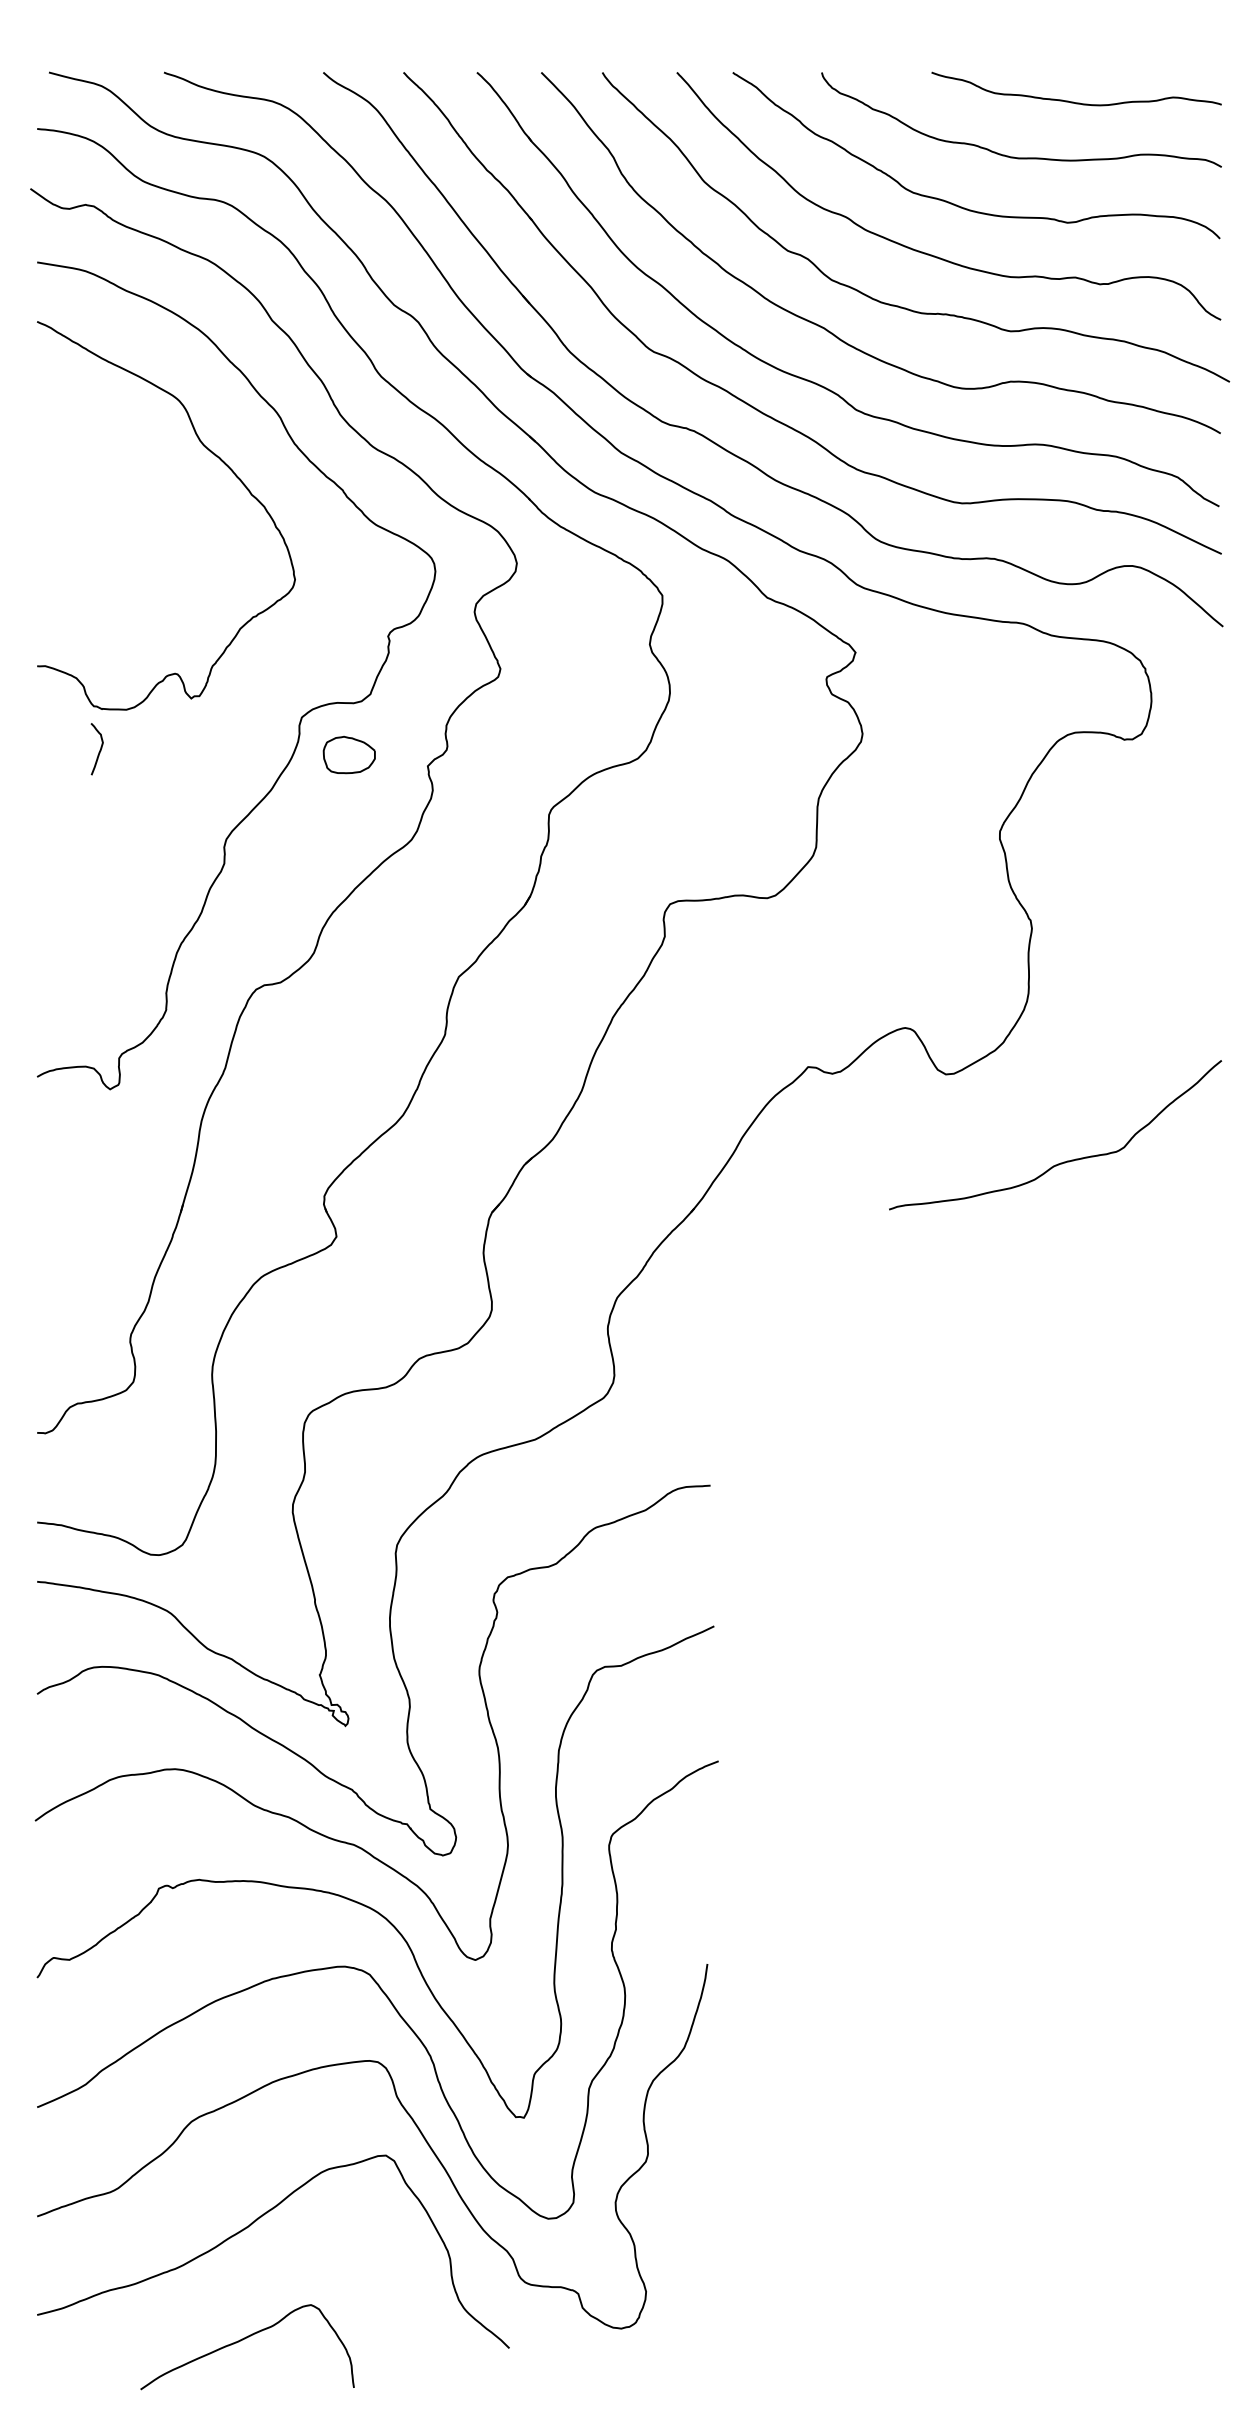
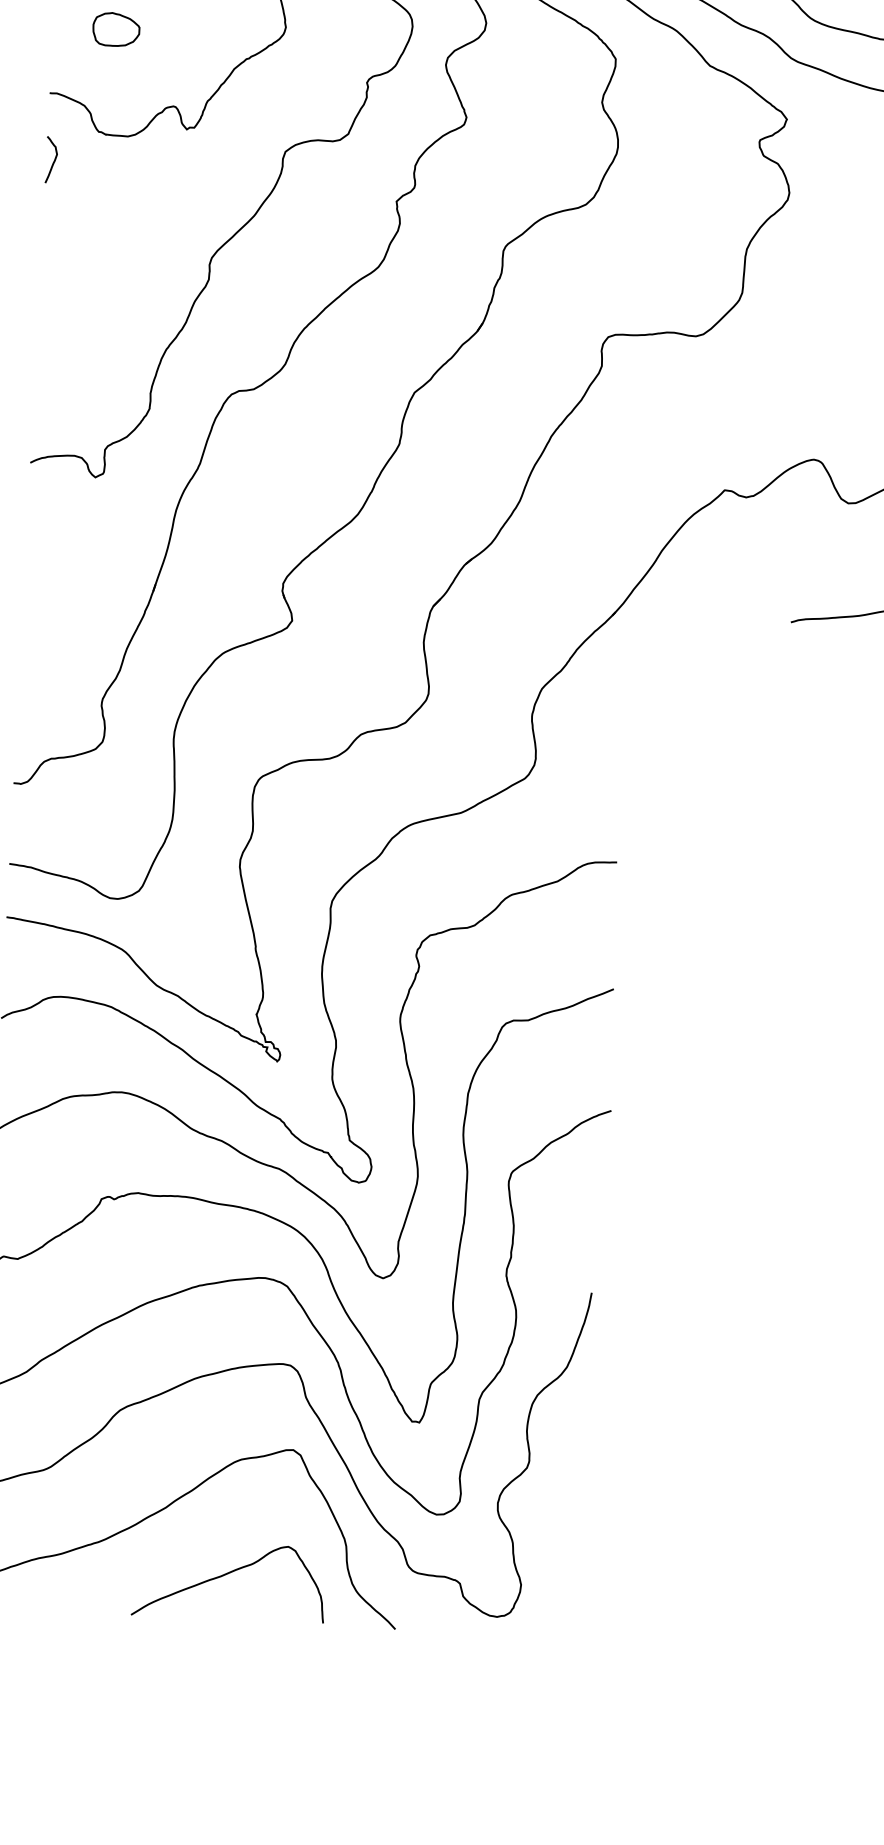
curve: (99, 749) -> (53, 160), moved
part: (348, 755) -> (115, 30), moved
curve: (245, 2339) -> (227, 1574), moved

